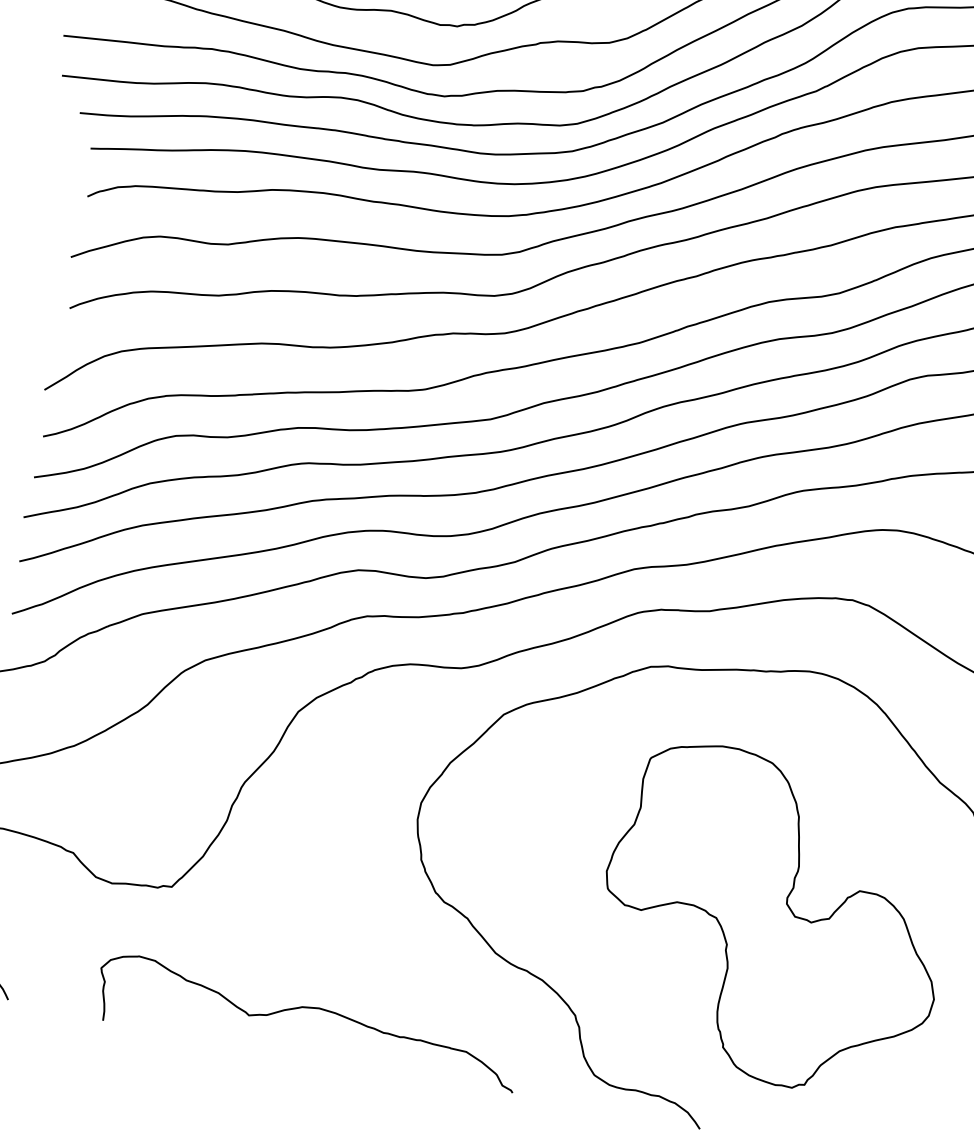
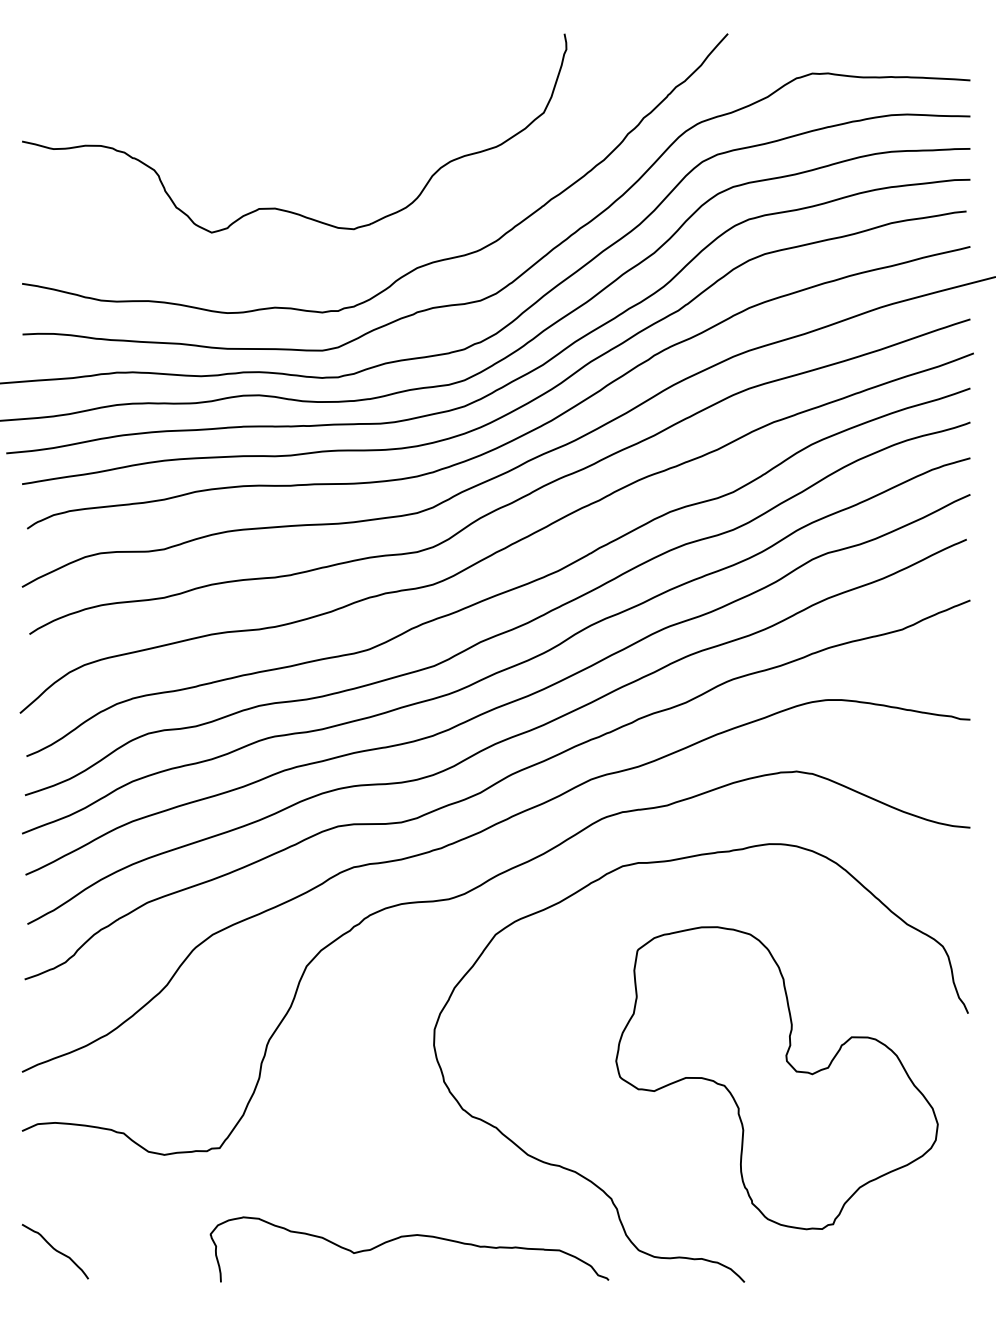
curve: (306, 1008) -> (405, 1237), moved

